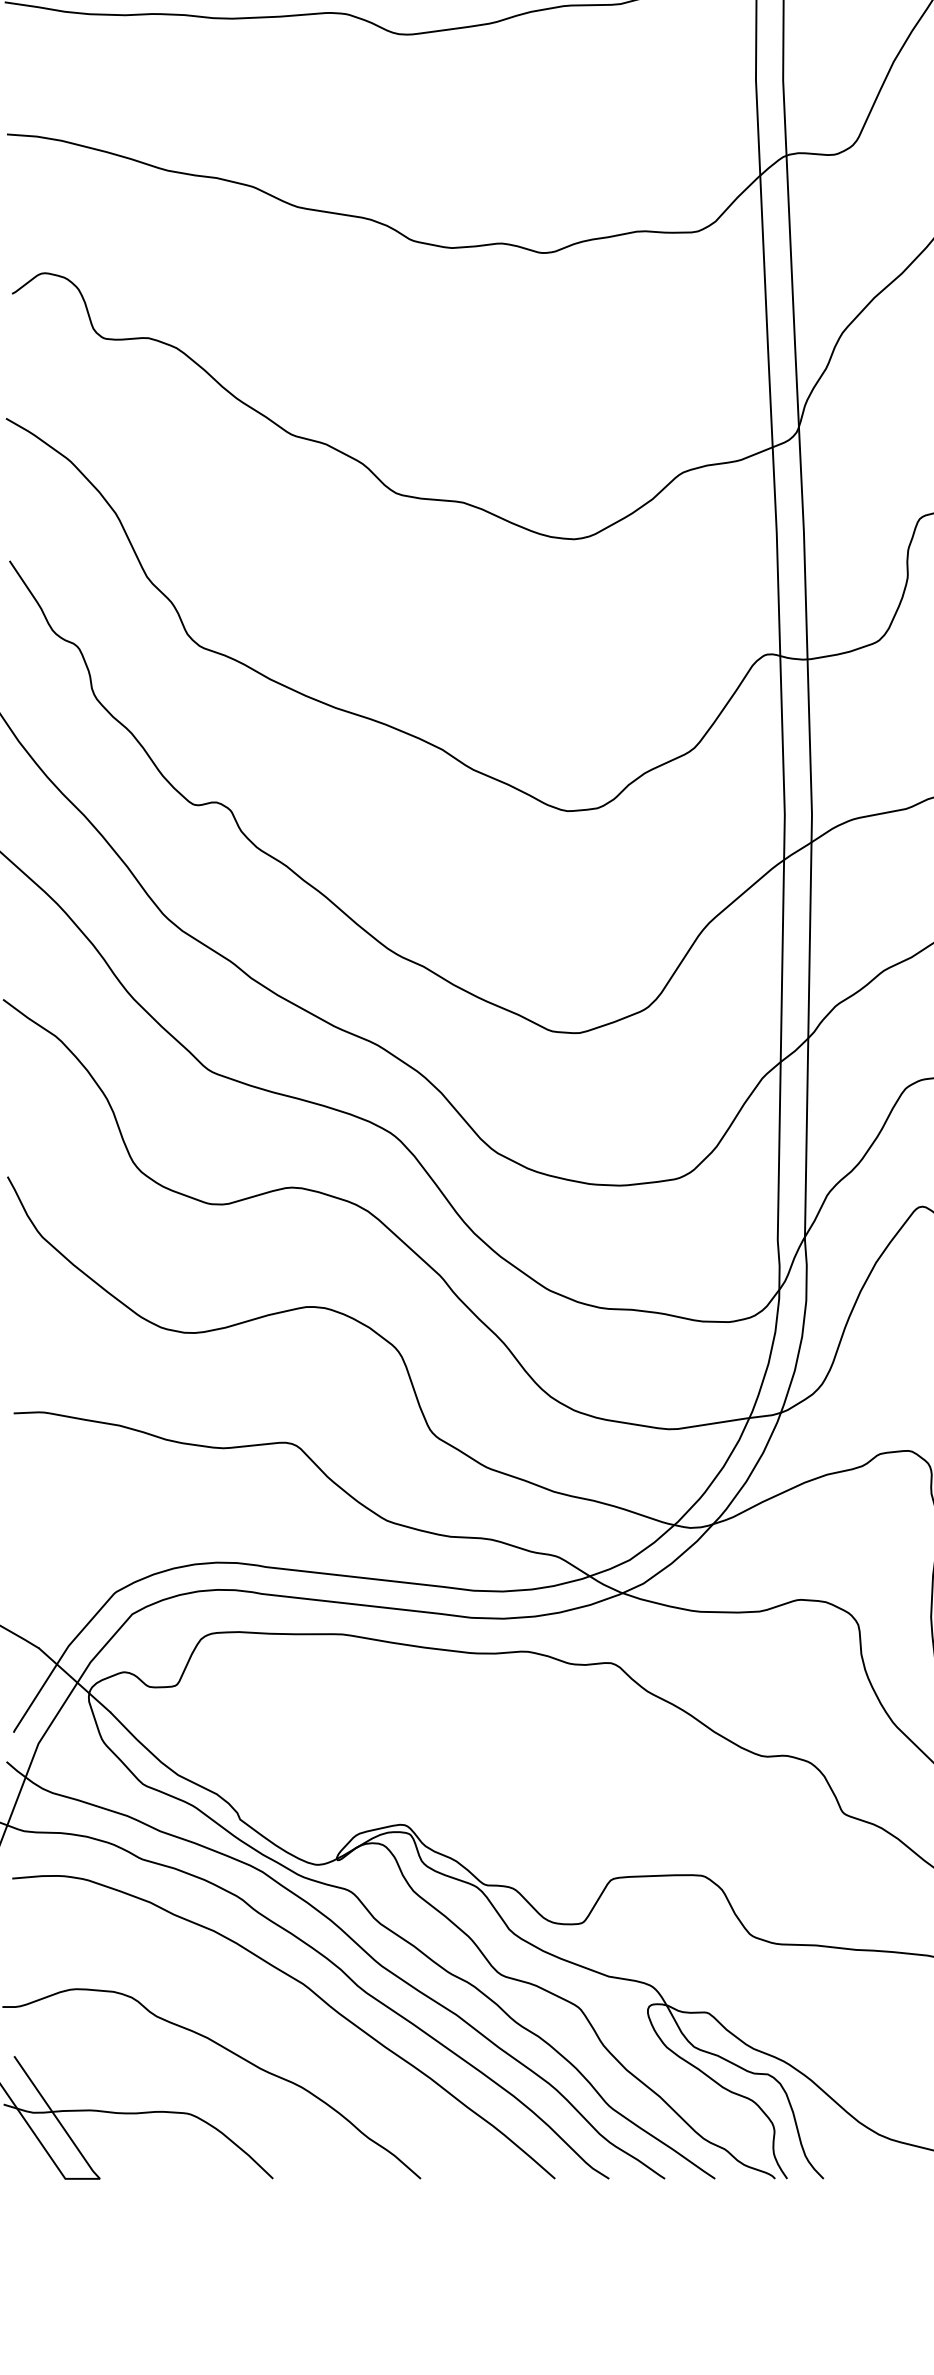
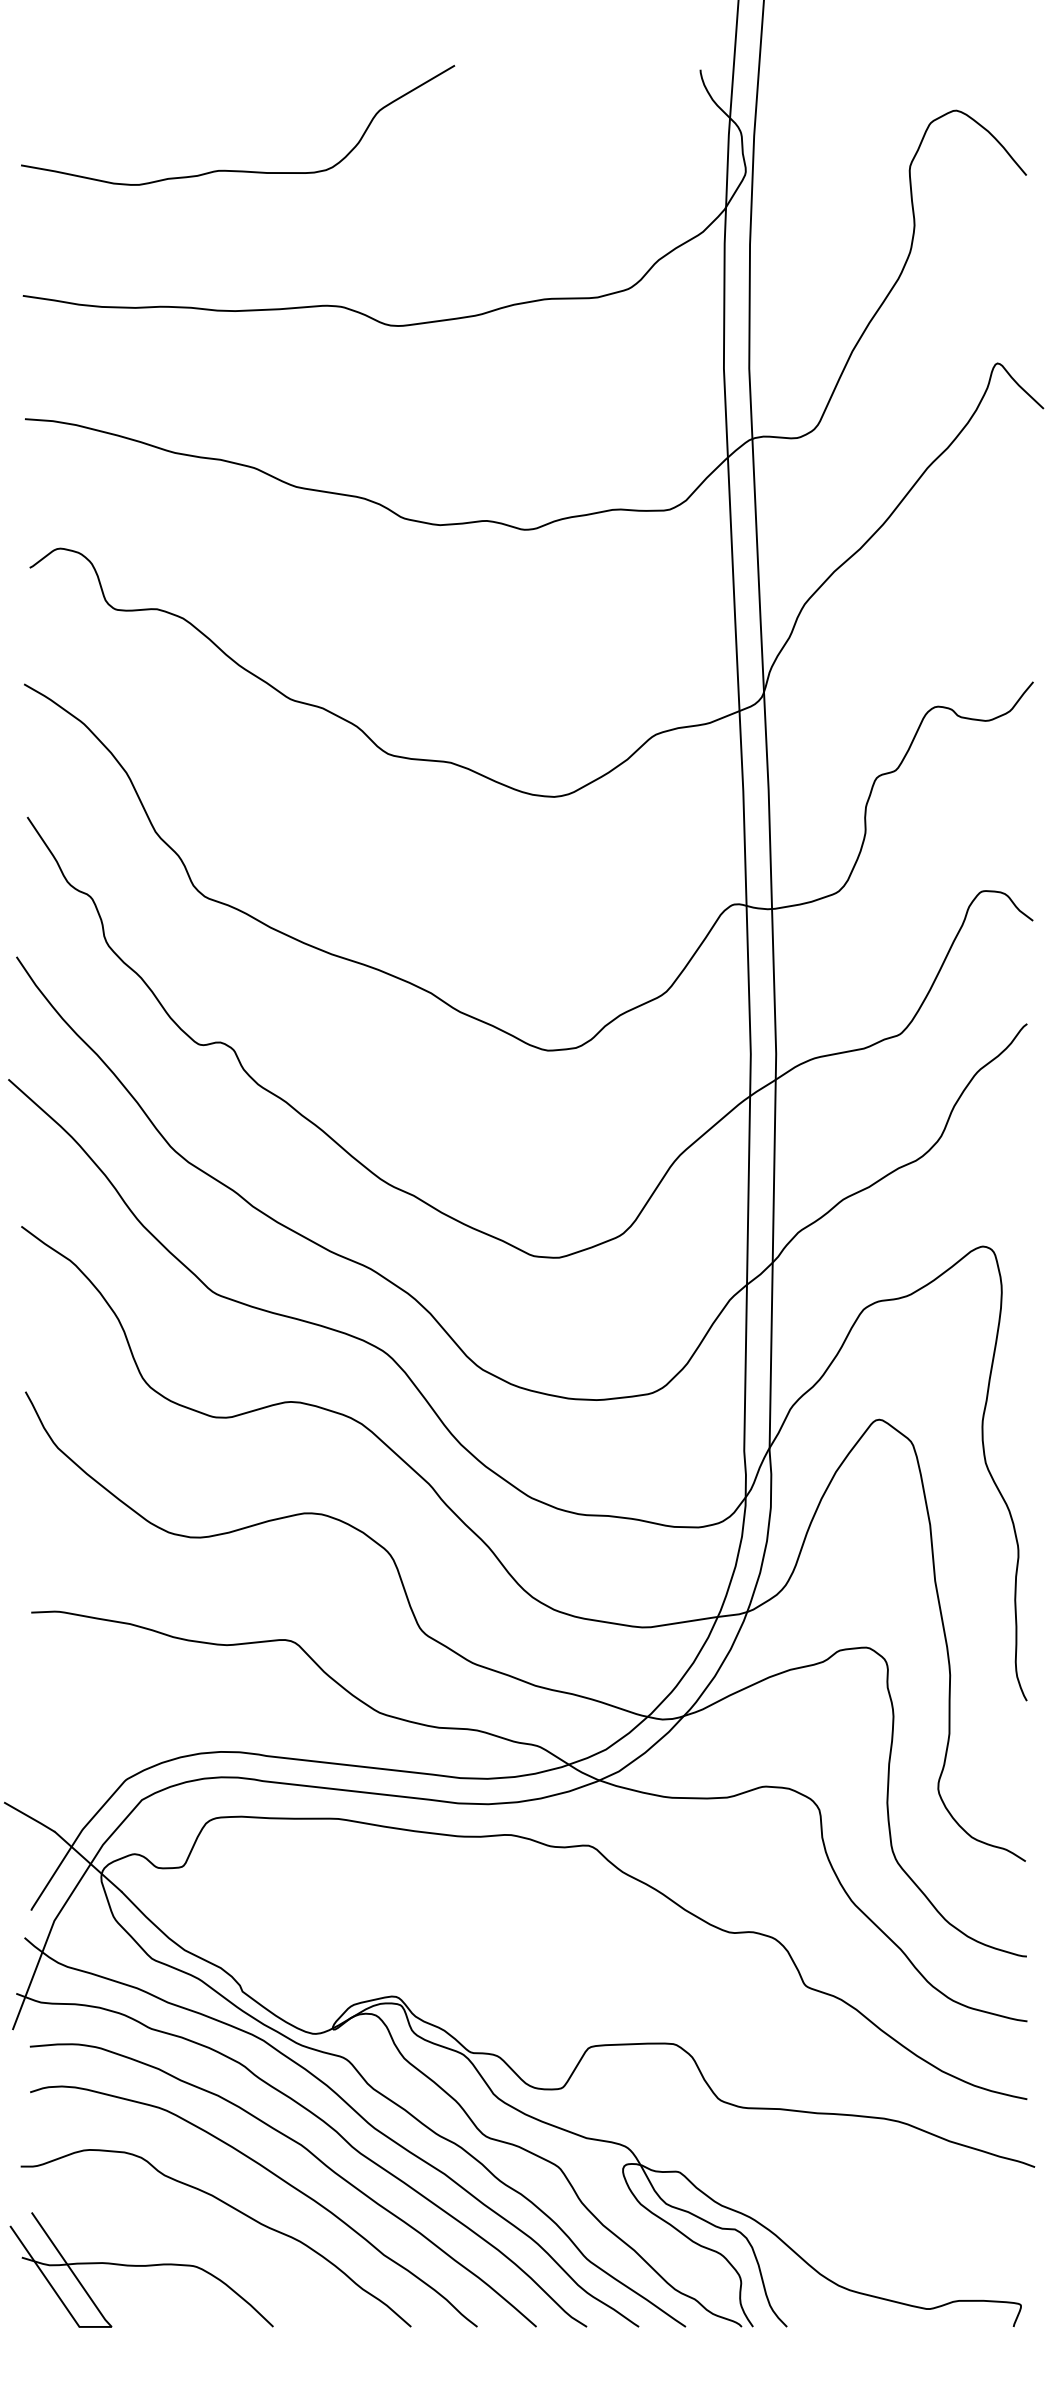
curve: (275, 2017) -> (275, 2176), added

